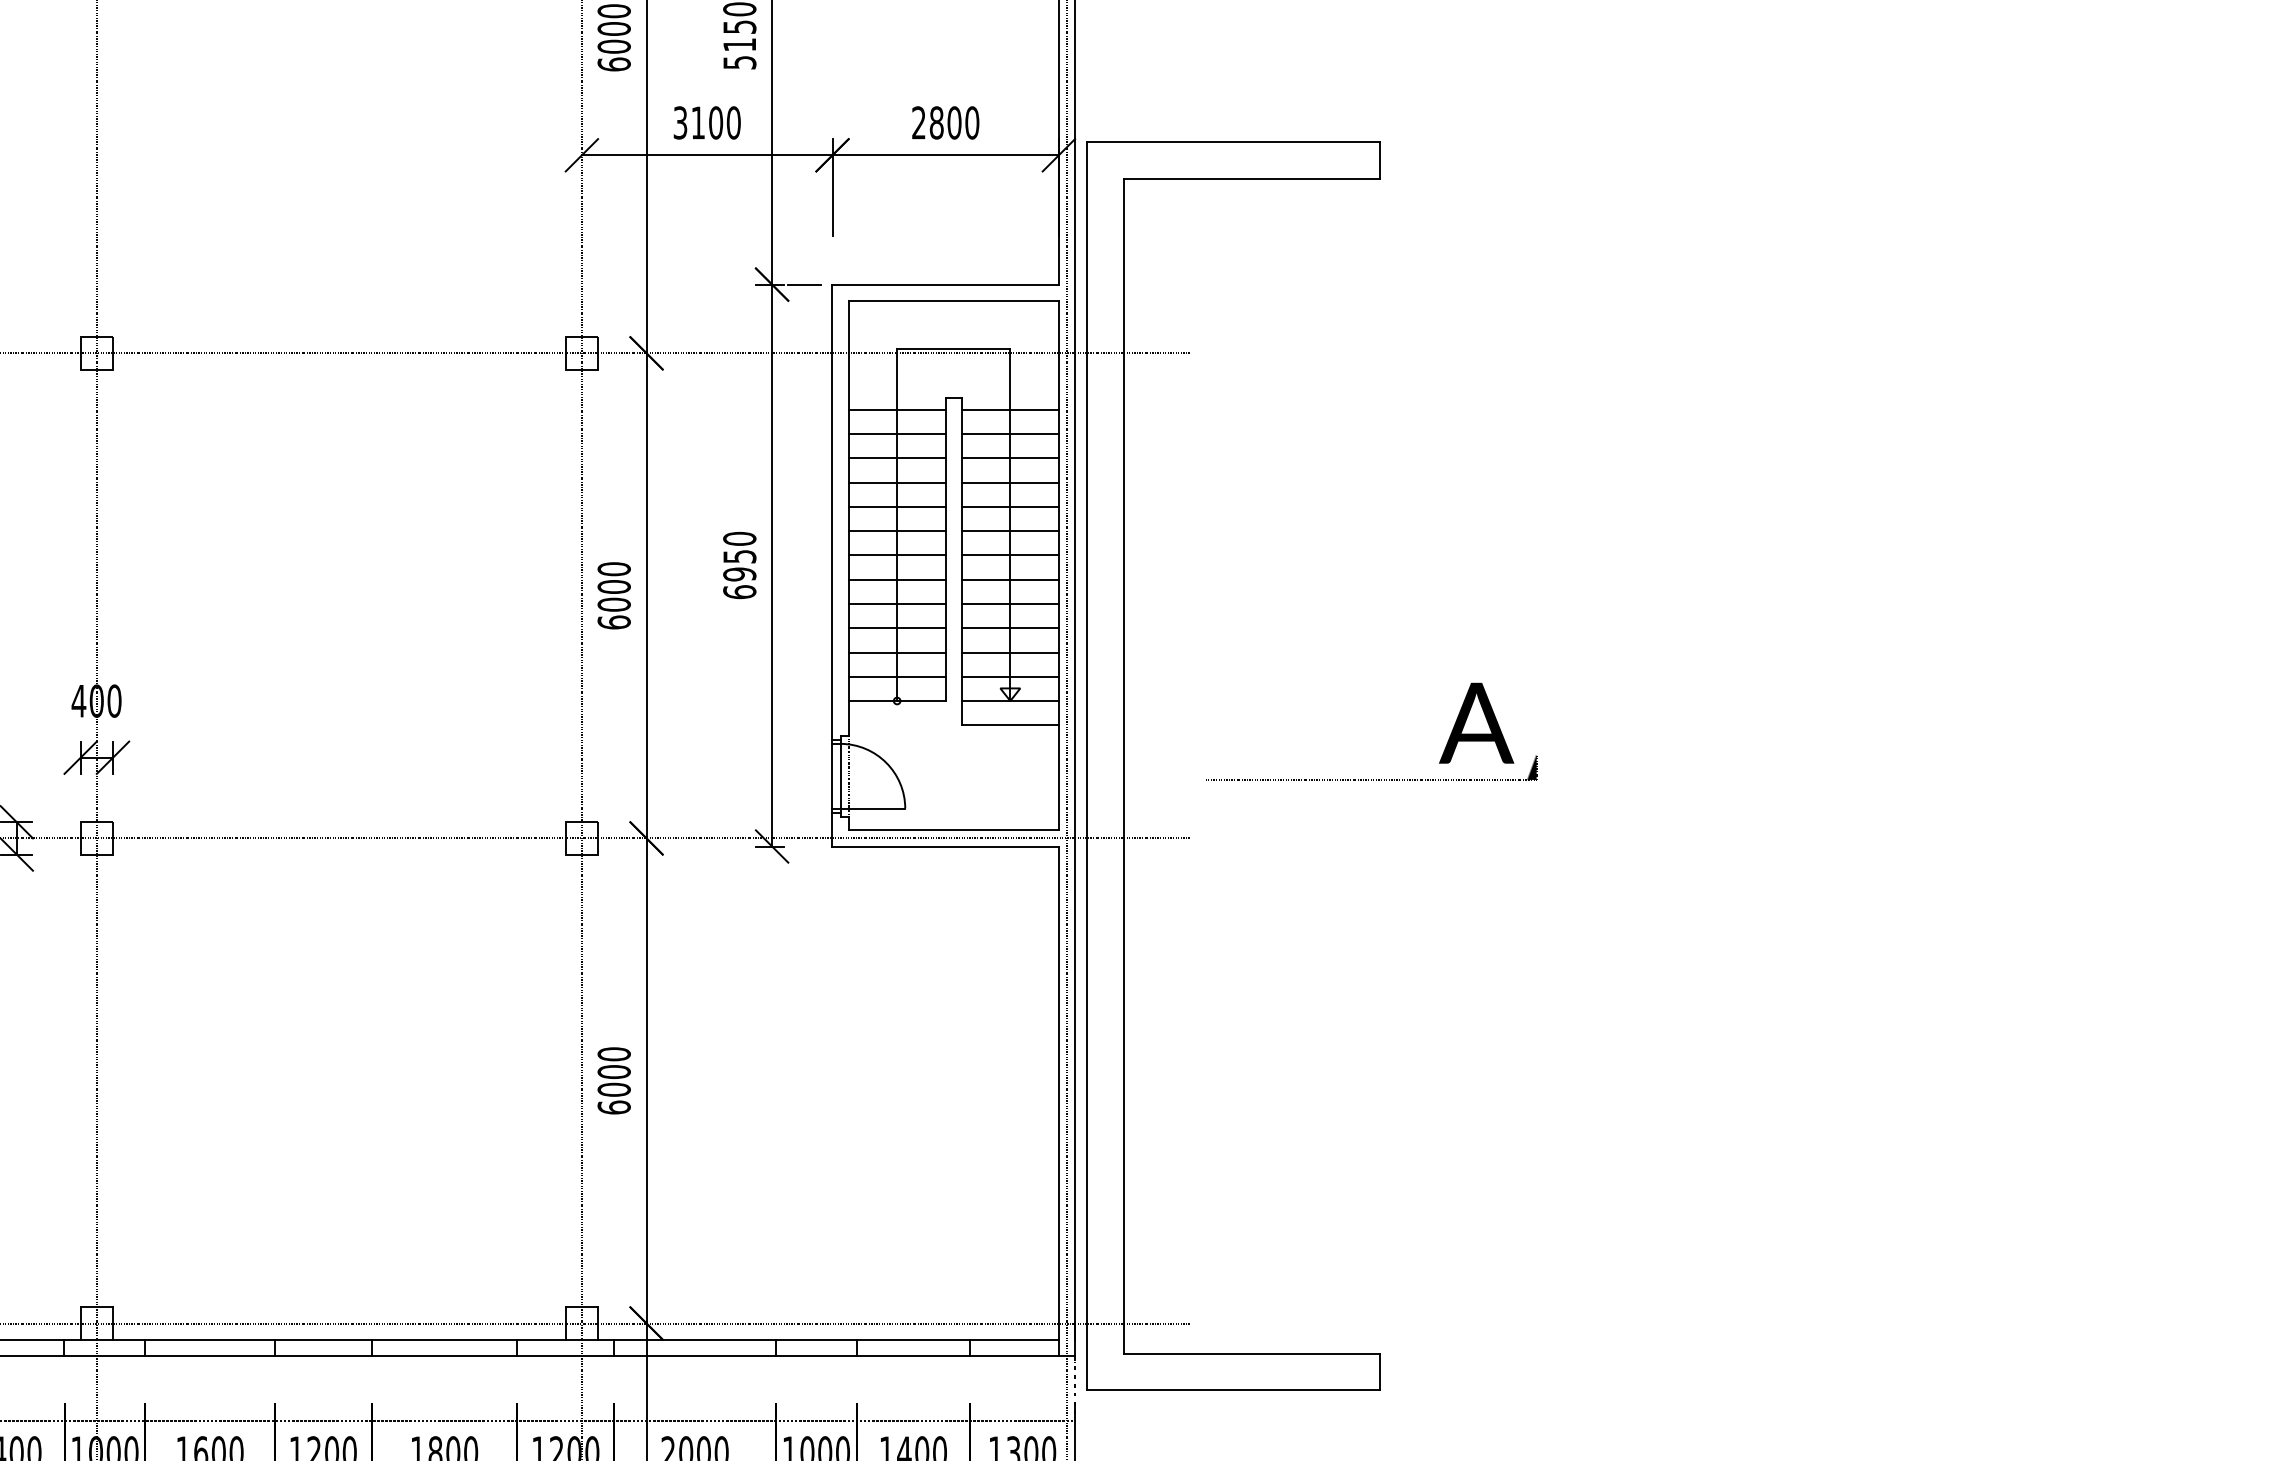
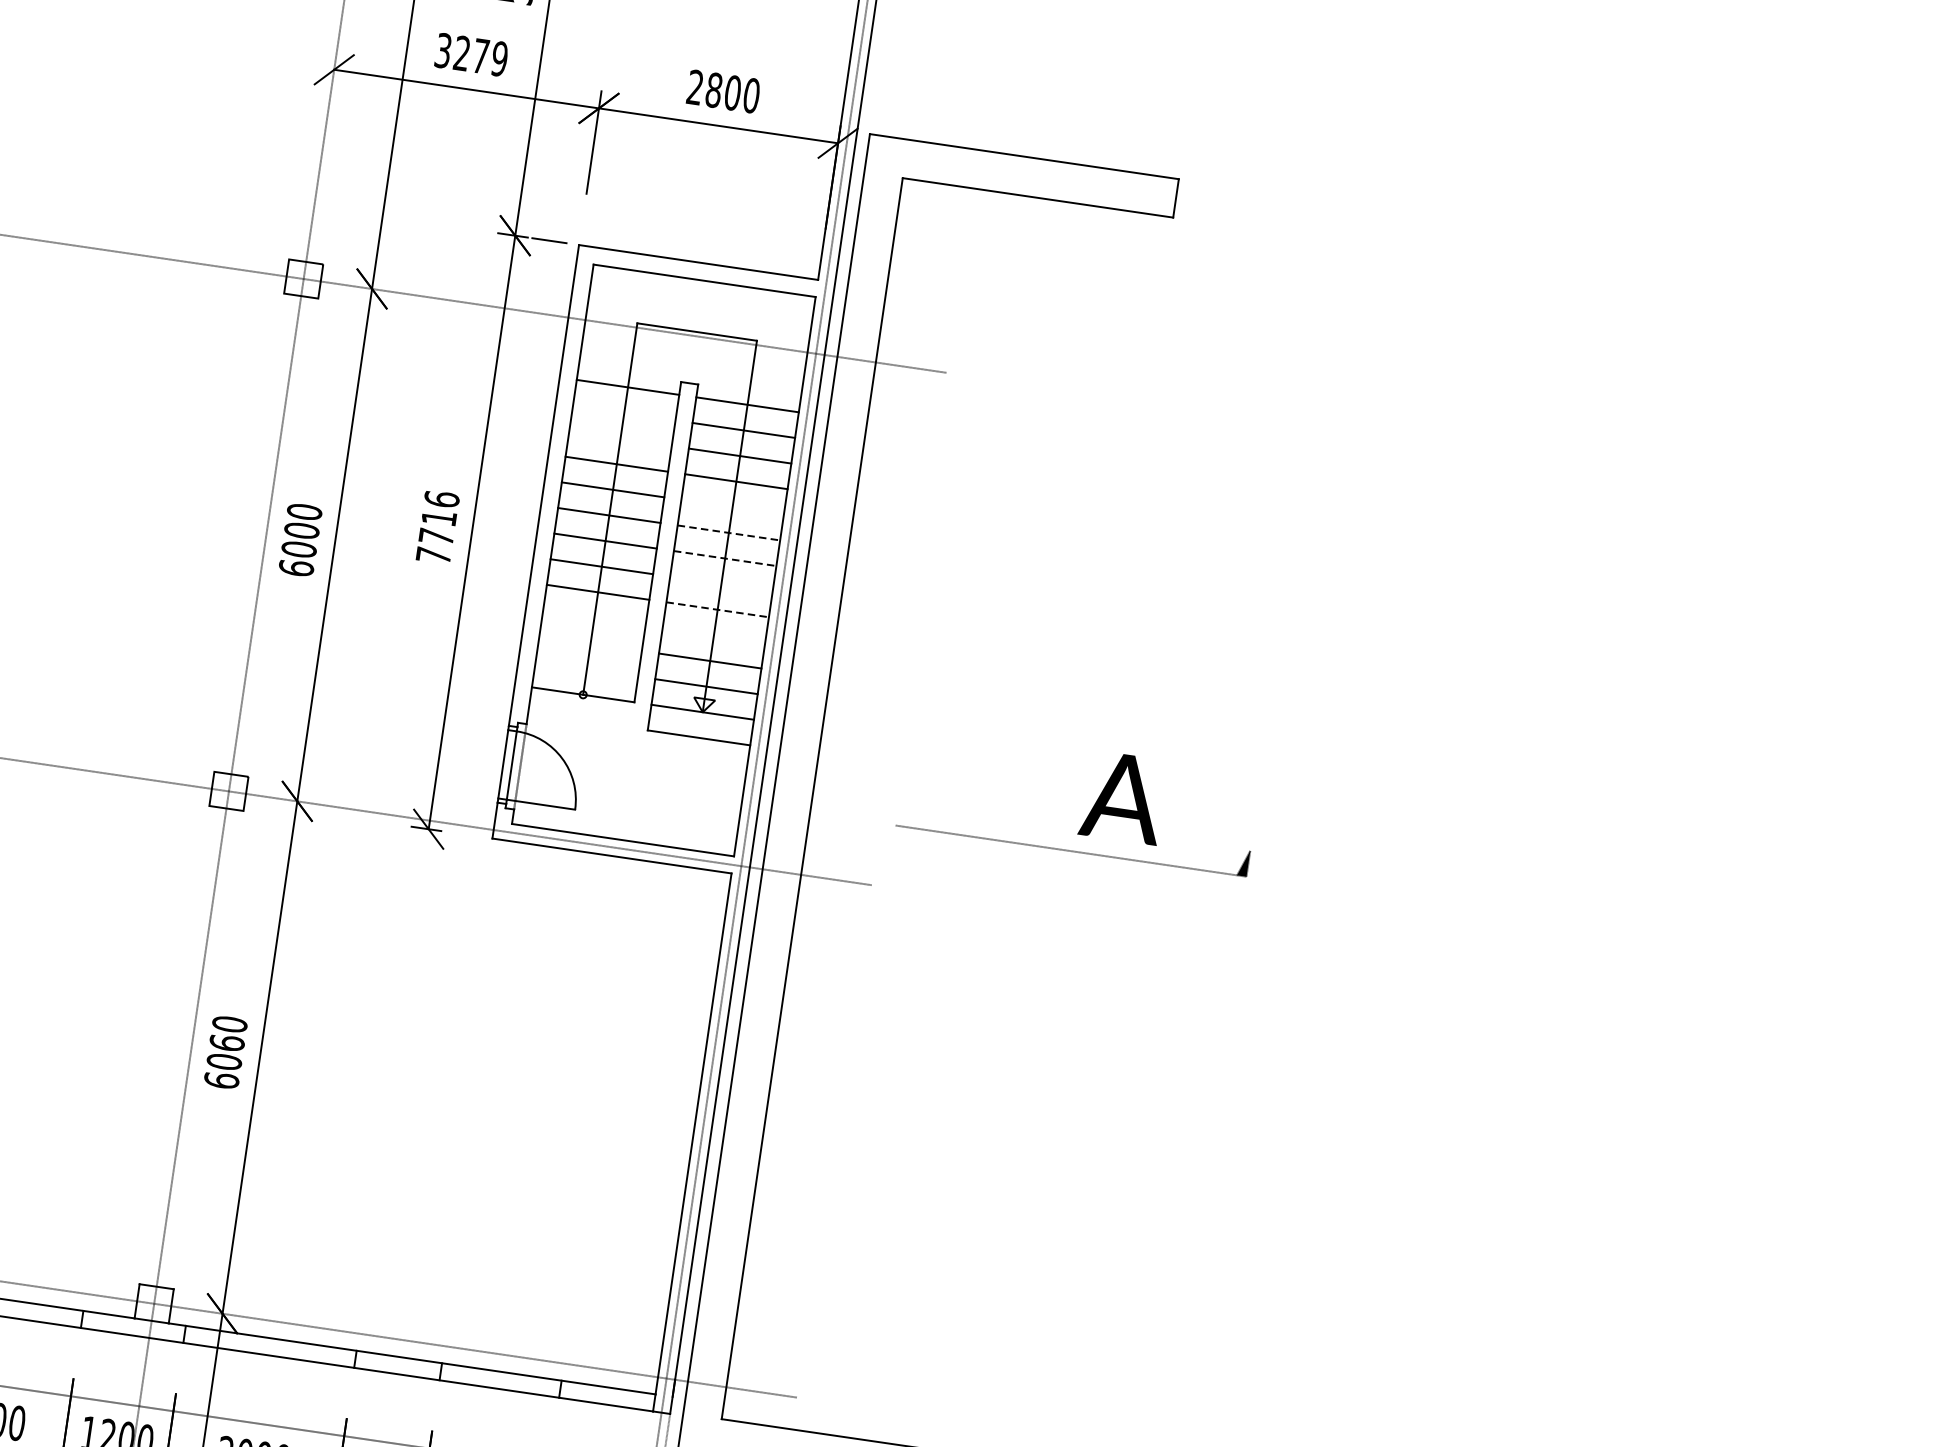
text: (715, 122) -> (480, 55), 3100 -> 3279
line: (896, 434) -> (623, 413), removed
line: (896, 458) -> (619, 438), removed
line: (1009, 506) -> (731, 506), removed
line: (1010, 531) -> (729, 533), solid -> dashed
line: (1010, 555) -> (725, 558), solid -> dashed
text: (739, 565) -> (437, 527), 6950 -> 7716
line: (1009, 579) -> (720, 583), removed
line: (1010, 604) -> (717, 610), solid -> dashed
line: (896, 628) -> (593, 618), removed
line: (1009, 628) -> (713, 635), removed
line: (896, 652) -> (589, 643), removed
line: (896, 676) -> (586, 668), removed
text: (1476, 722) -> (1123, 796), moved
text: (613, 1072) -> (226, 1043), 6000 -> 6060

